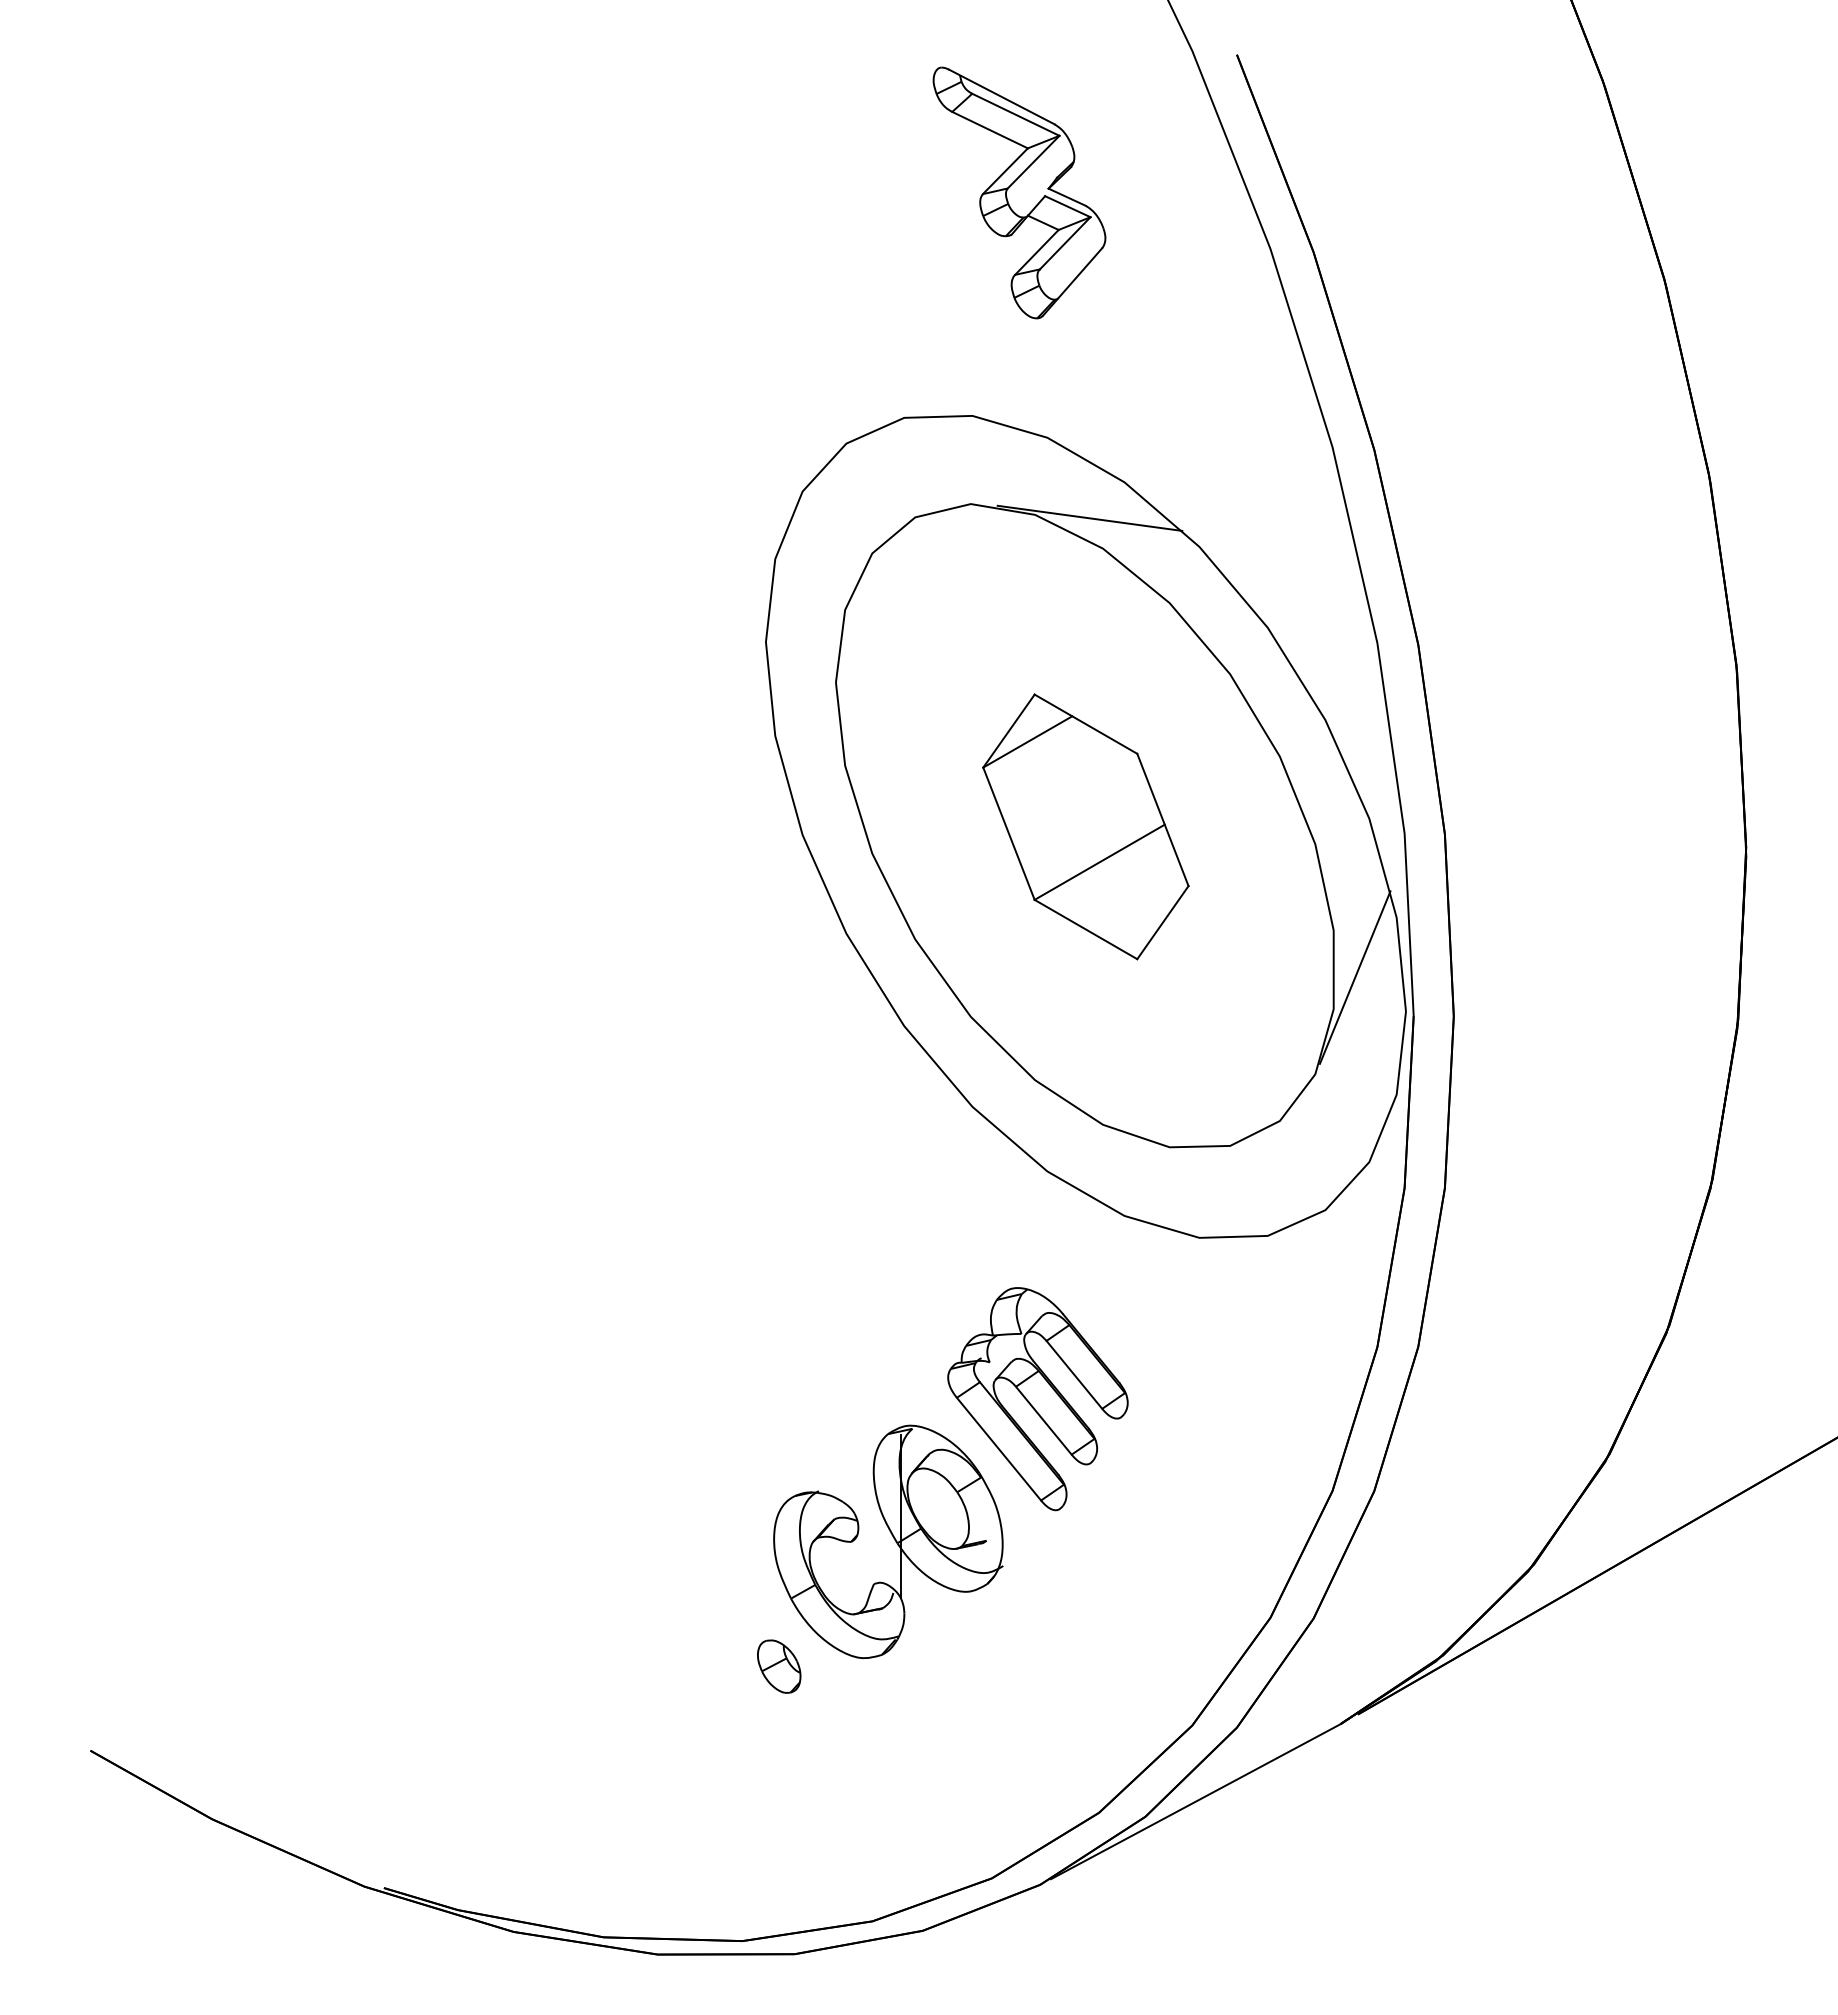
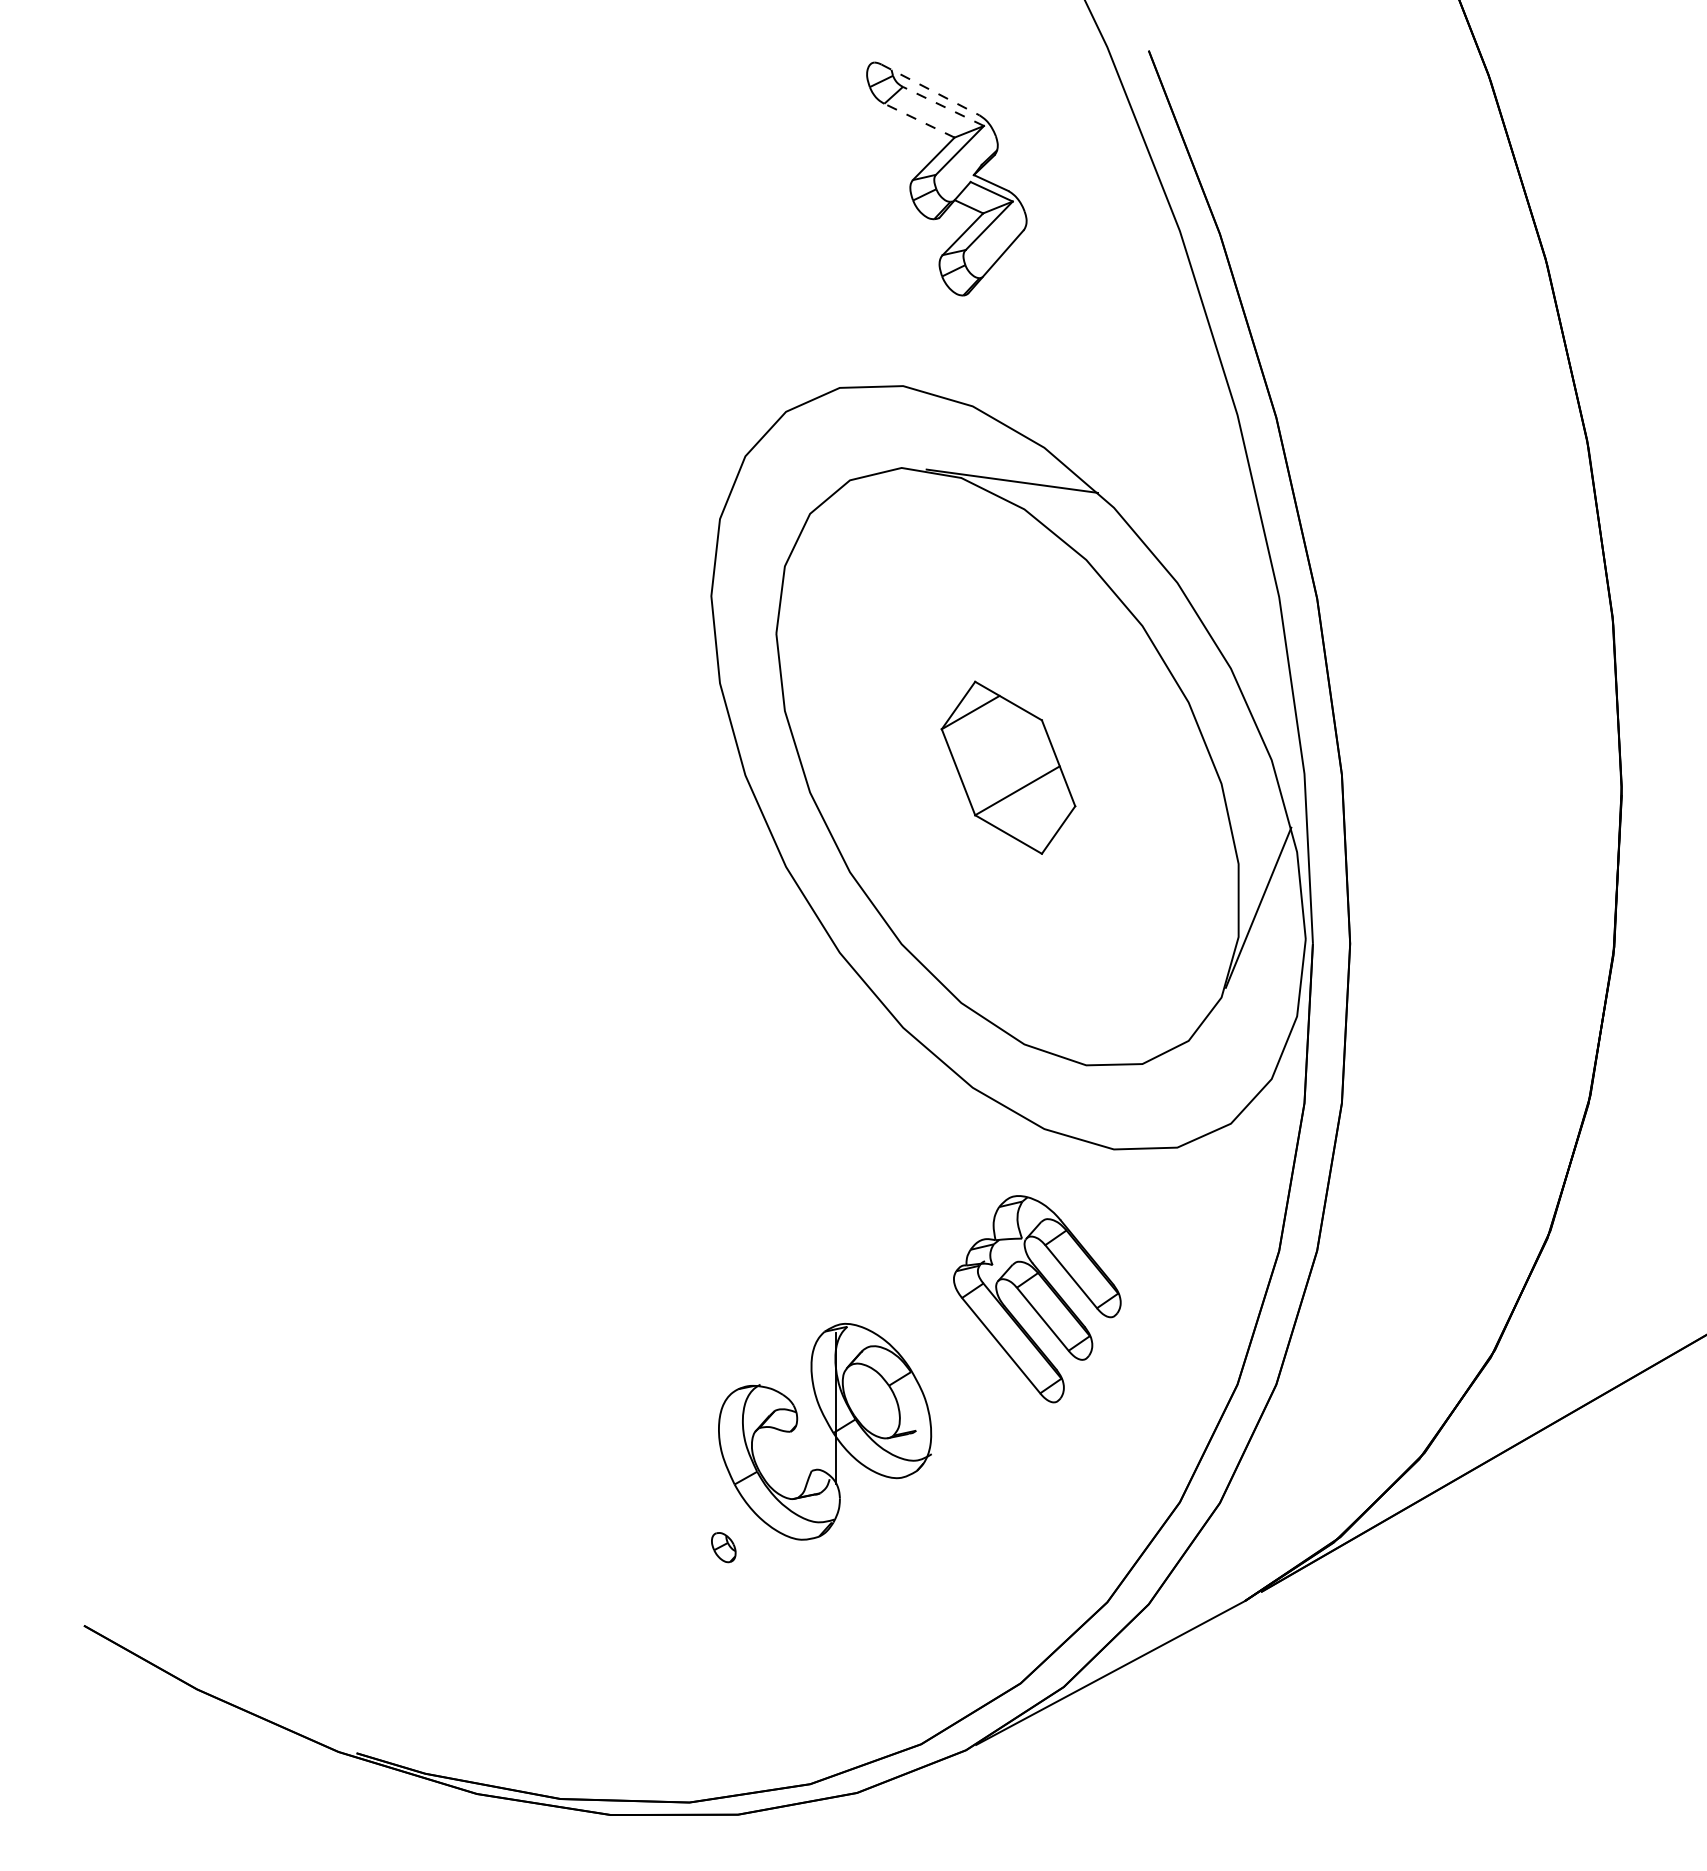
line: (1002, 97) -> (931, 90), solid -> dashed
line: (1015, 114) -> (943, 106), solid -> dashed
line: (990, 130) -> (919, 121), solid -> dashed
part: (1085, 826) -> (1008, 767), size x0.7
part: (1037, 1399) -> (1036, 1299), moved
part: (779, 1666) -> (723, 1547), size x0.6

